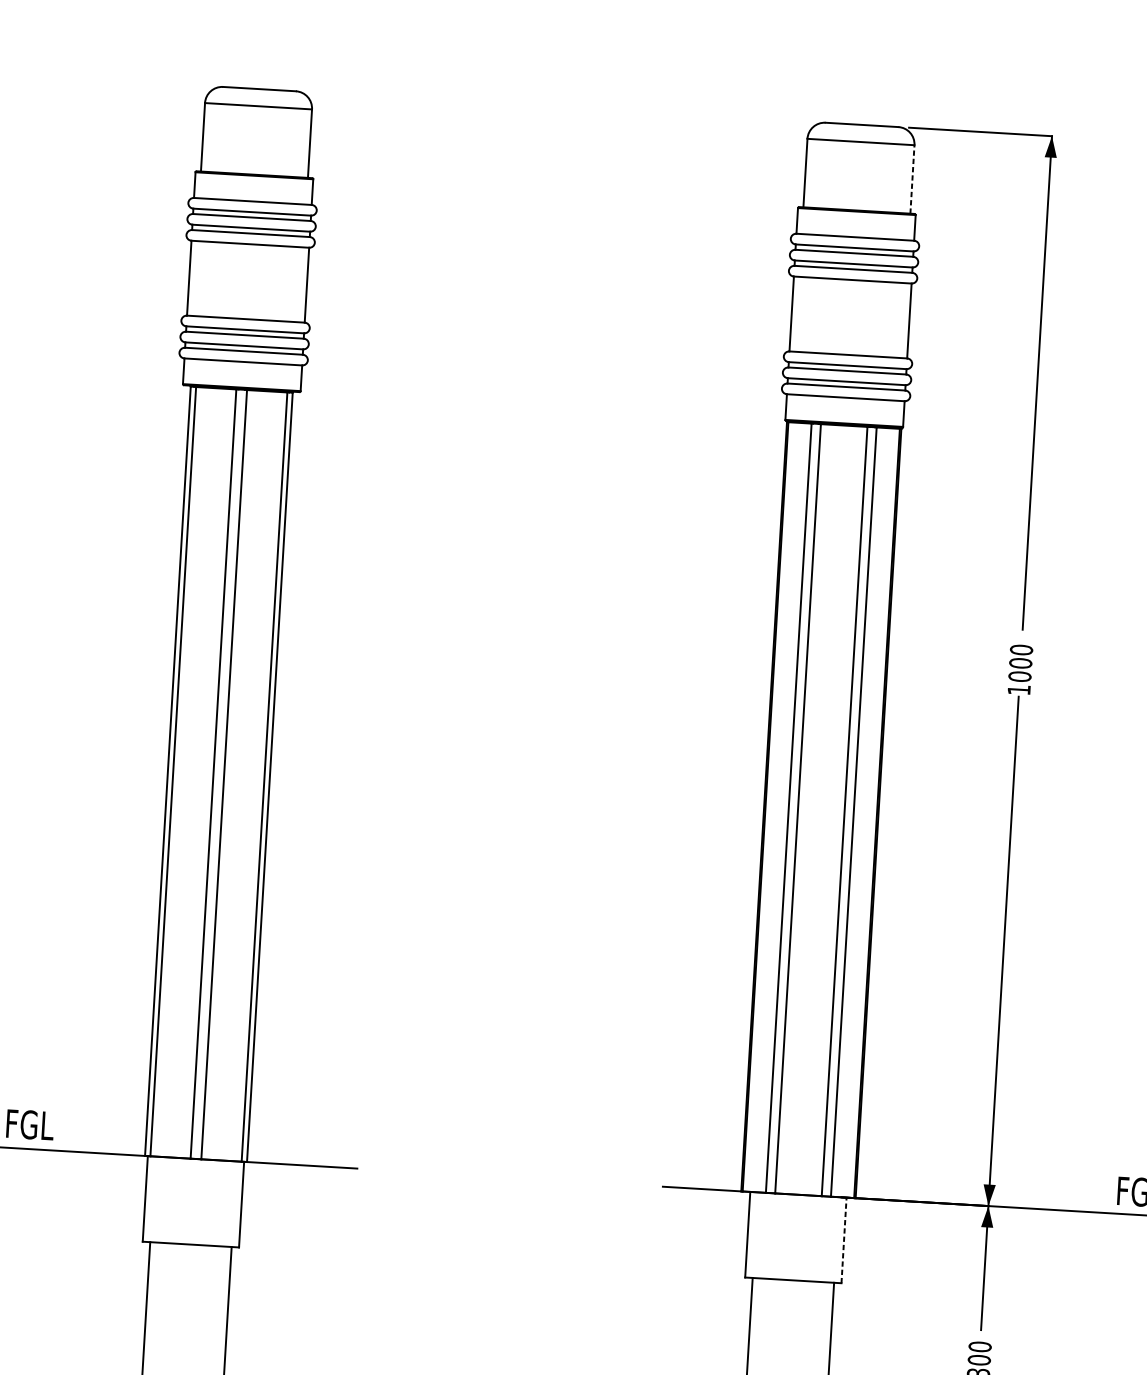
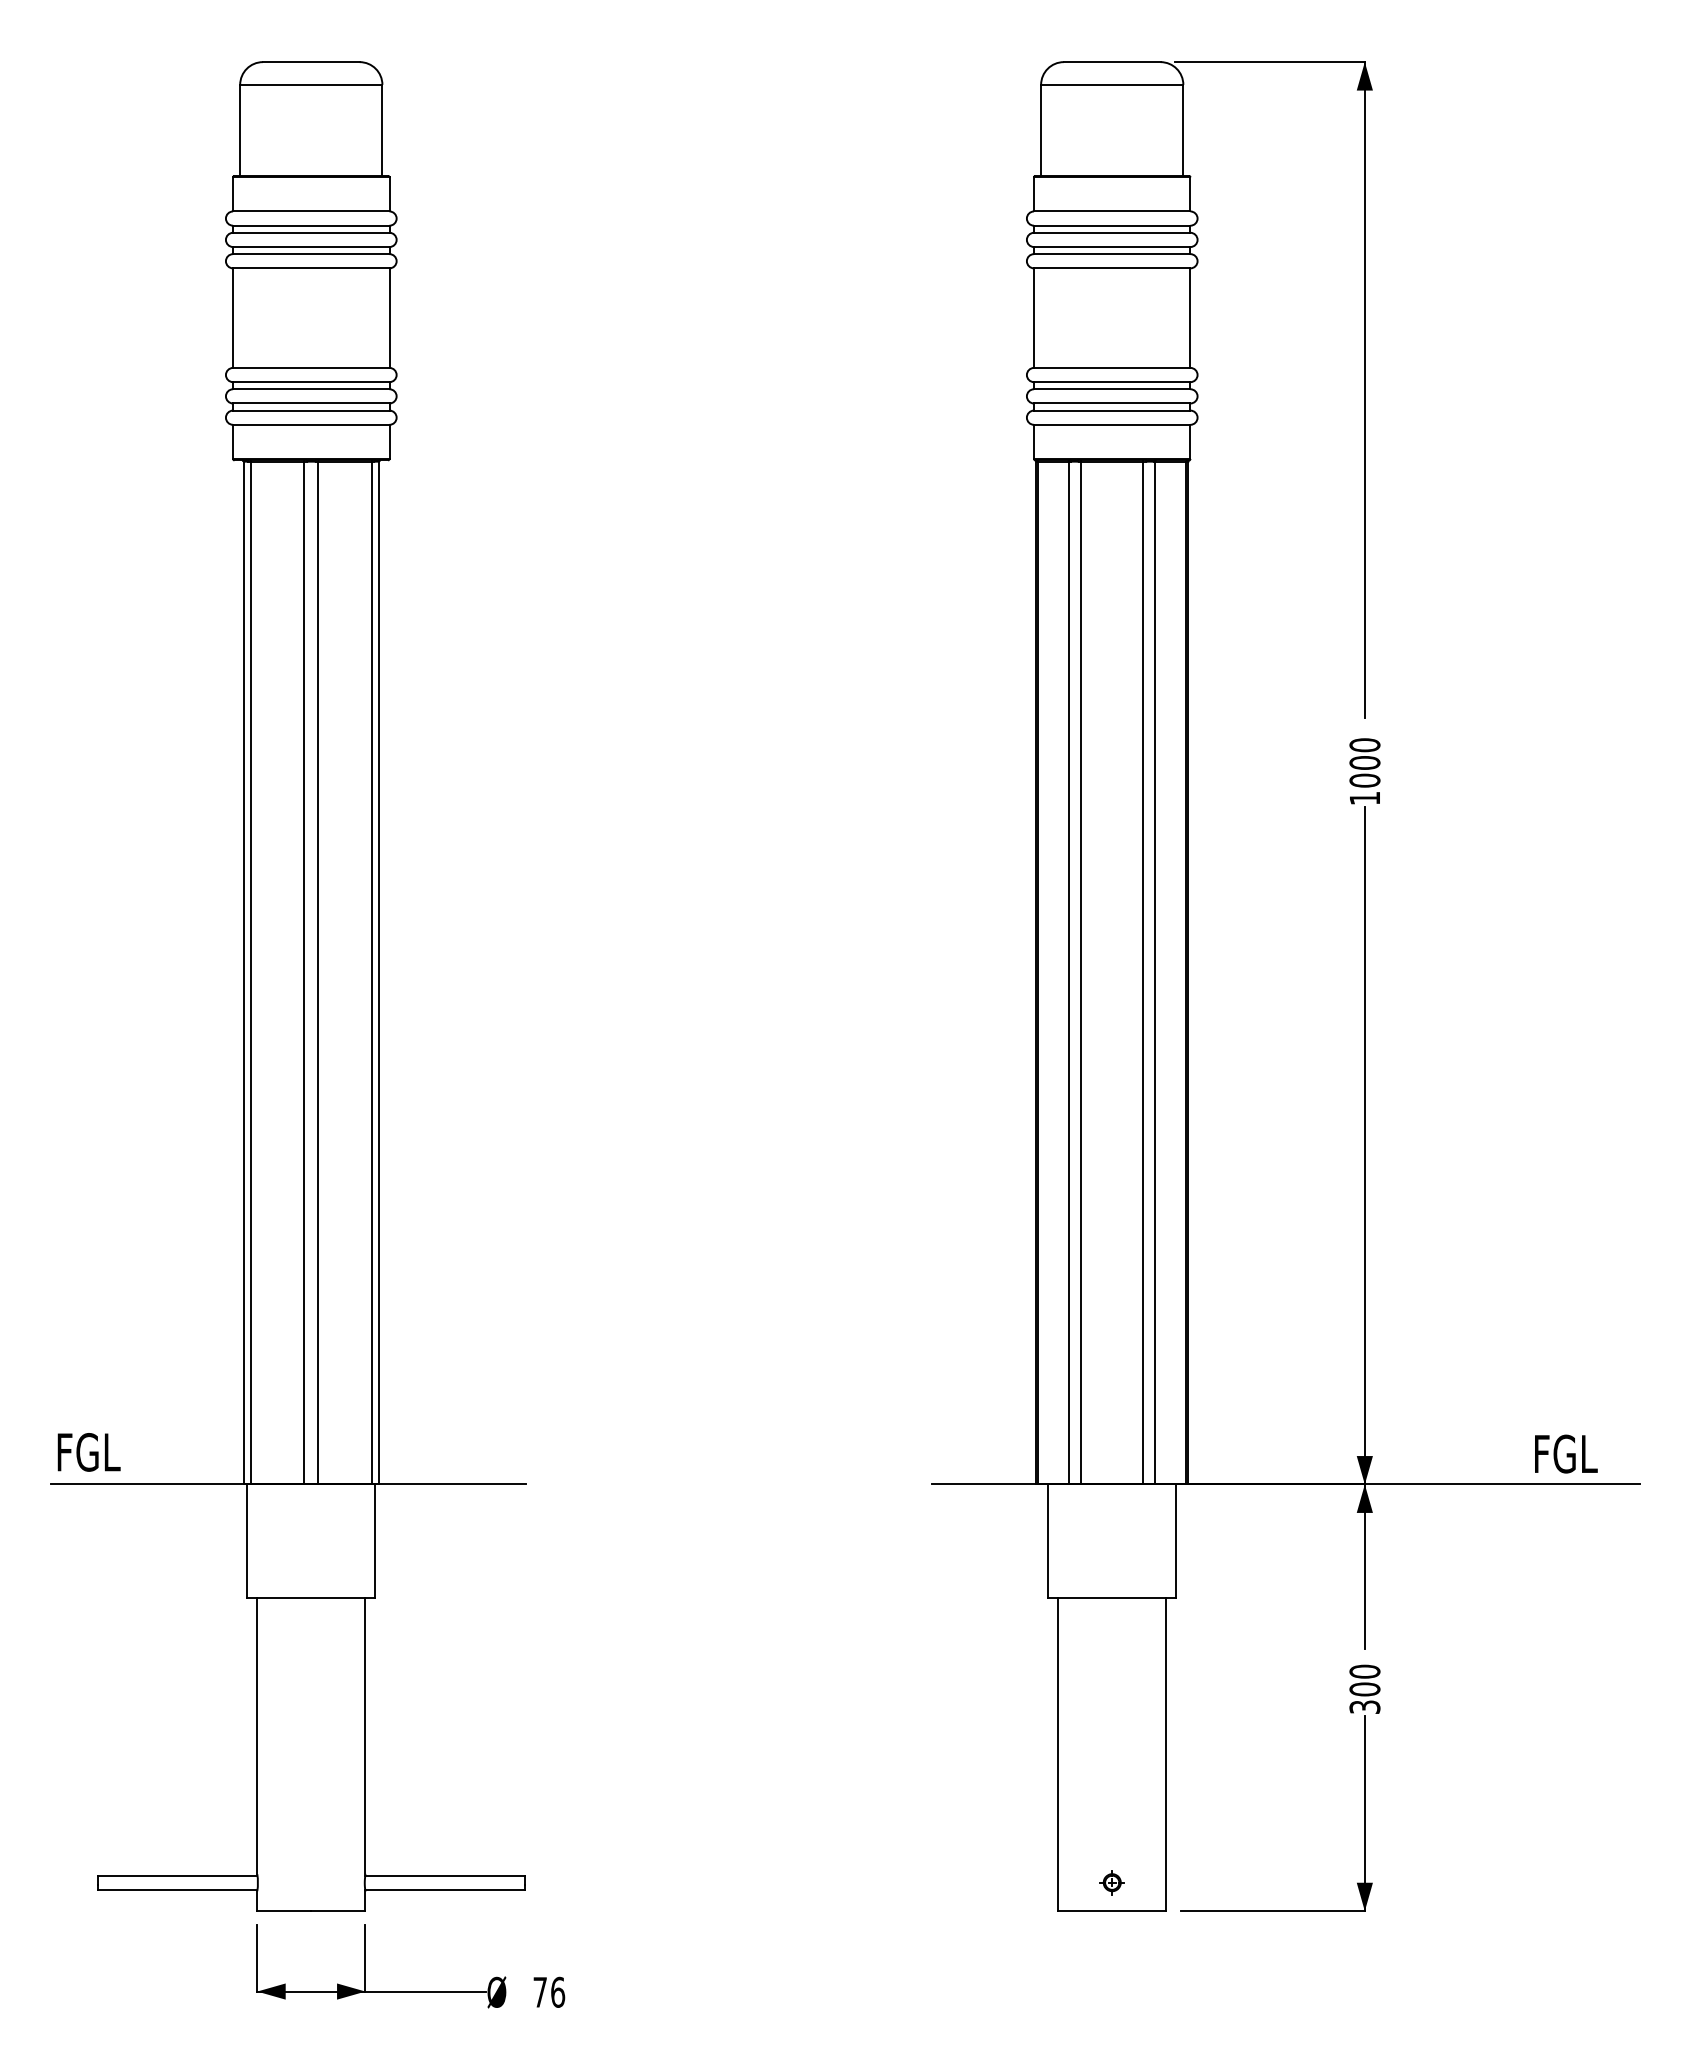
line: (912, 179) -> (1183, 130), dashed -> solid
line: (844, 1240) -> (1176, 1541), dashed -> solid

